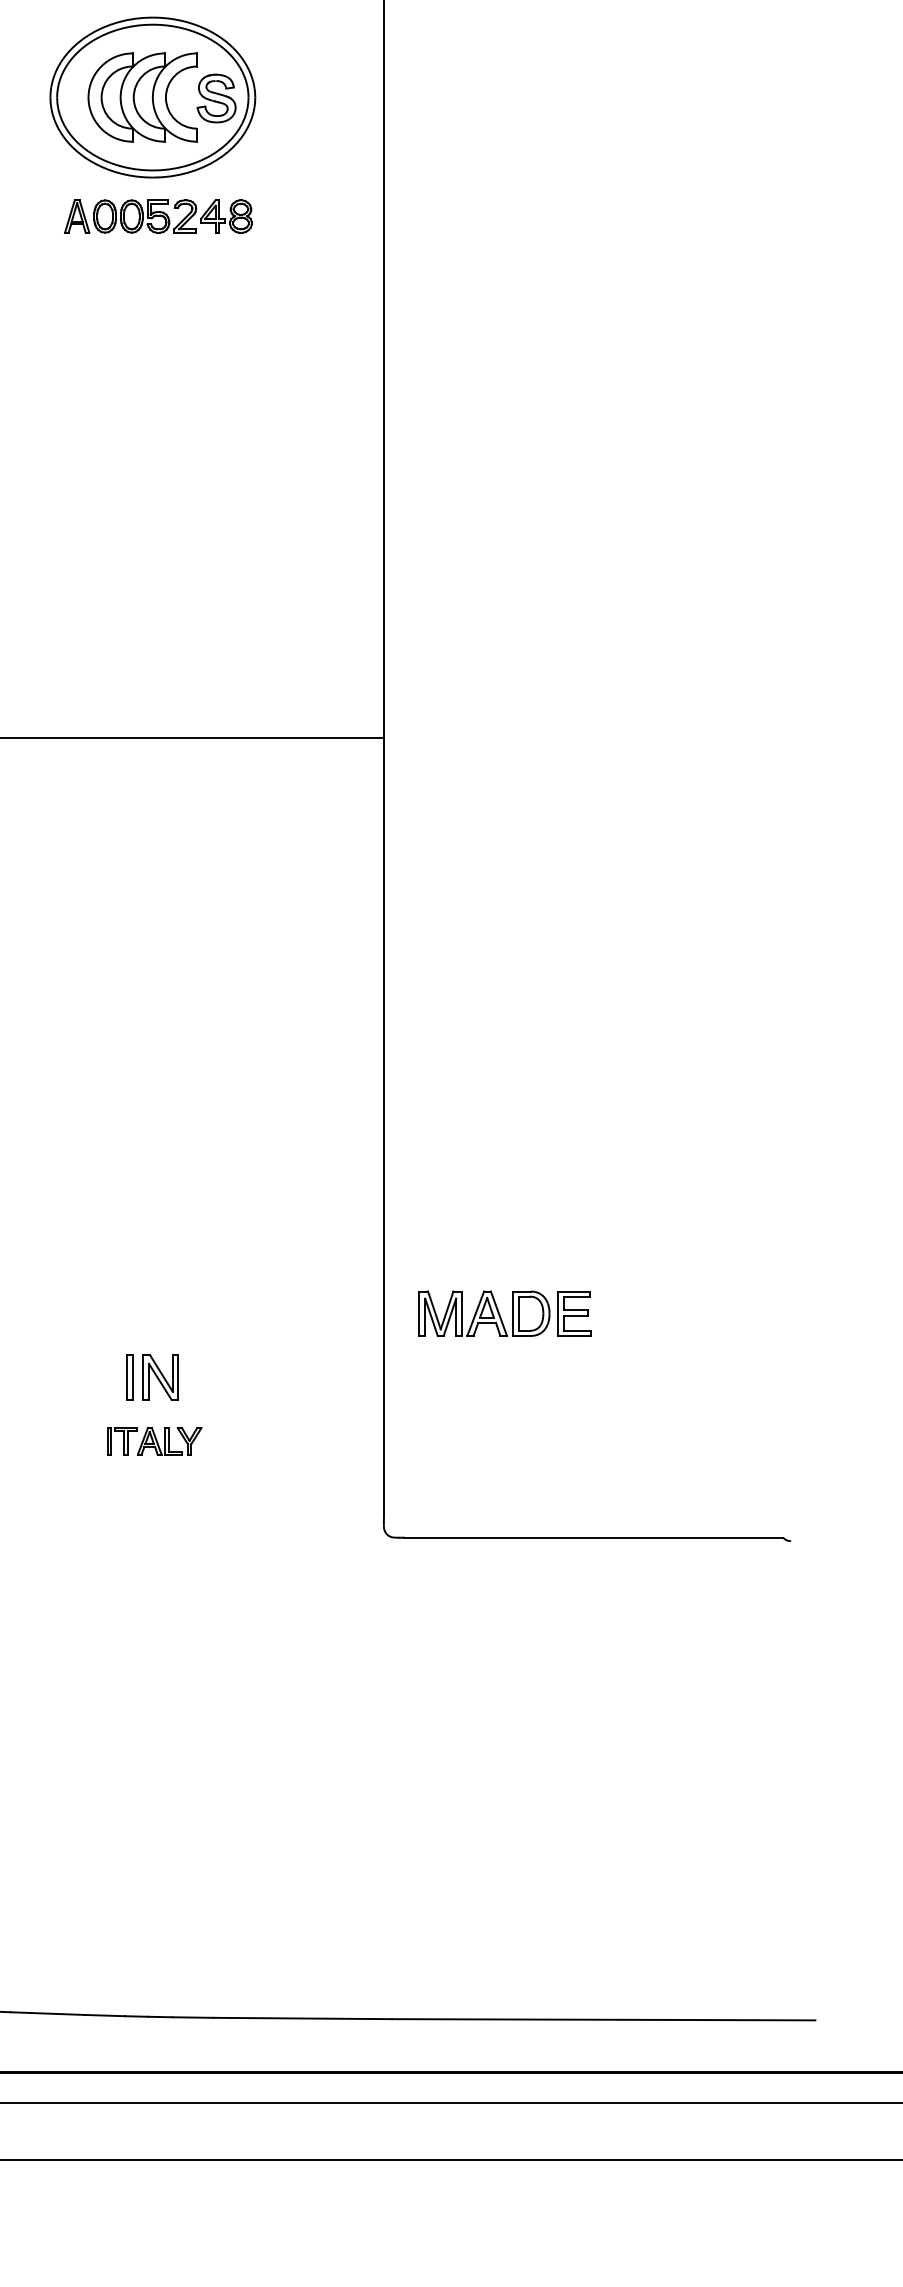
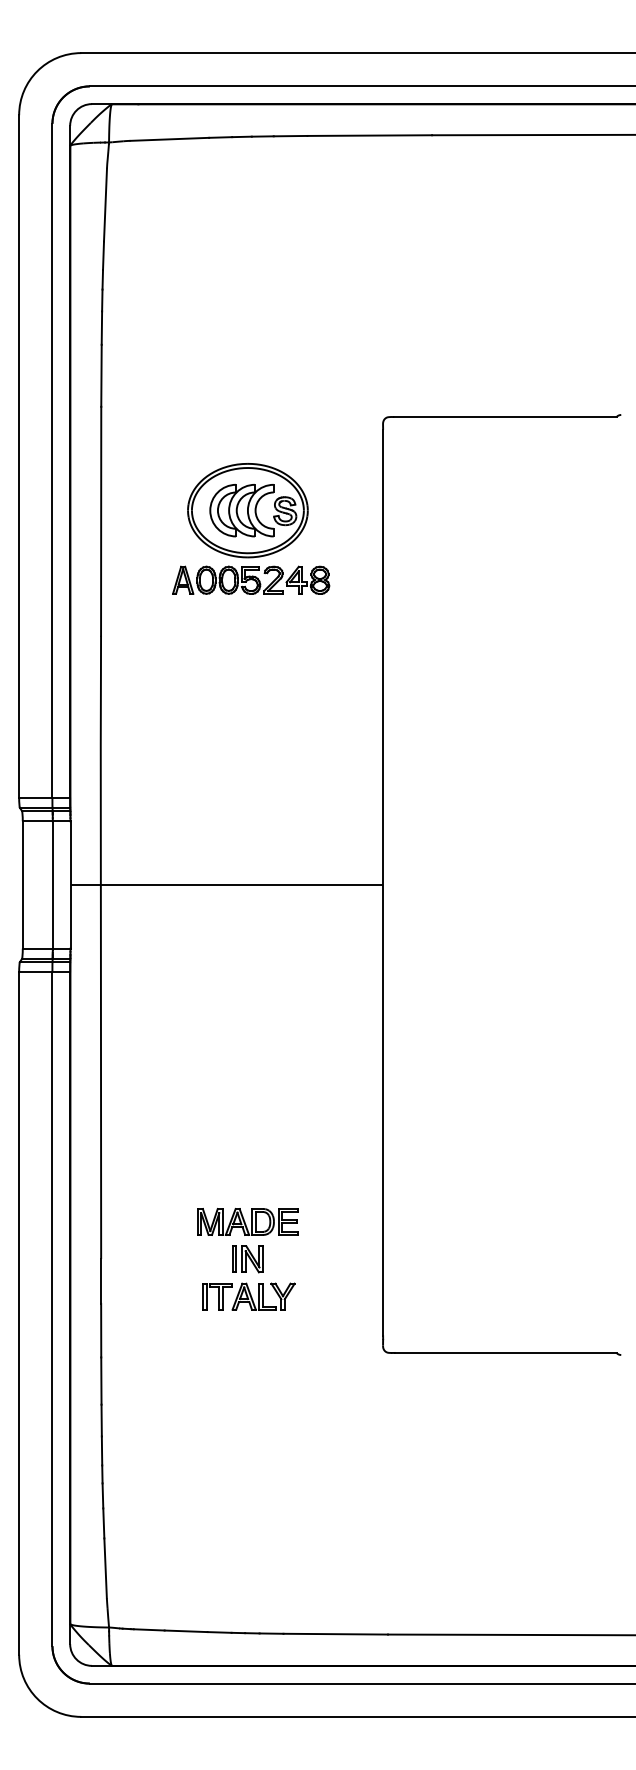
part: (158, 215) -> (251, 579), size x1.43
part: (504, 1312) -> (247, 1221), moved
part: (153, 1441) -> (248, 1296), size x1.67

